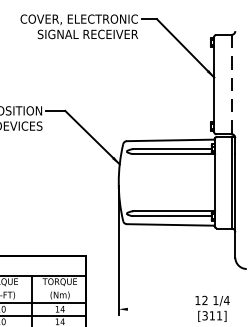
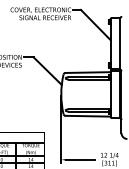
line: (231, 84) -> (119, 43), dashed -> solid
line: (155, 308) -> (80, 159), added

